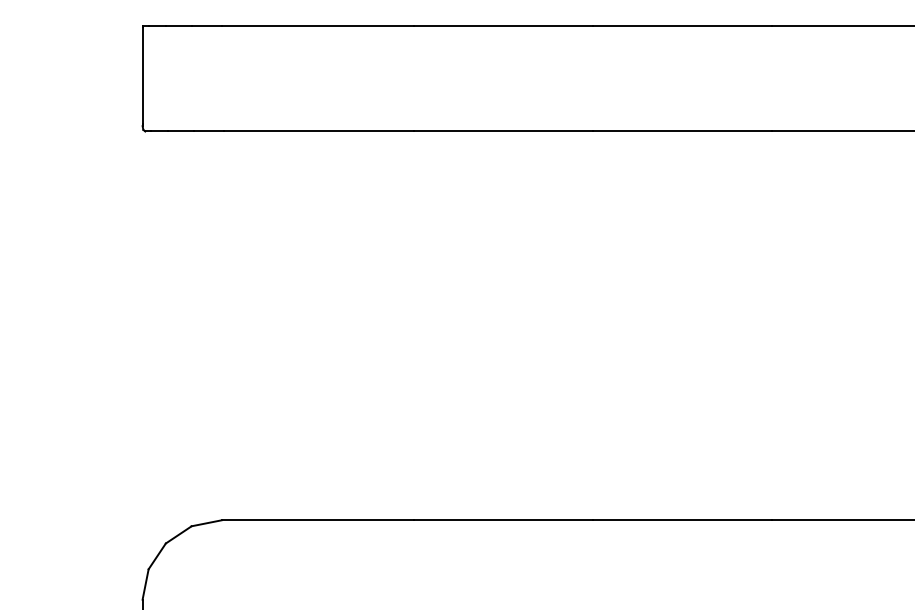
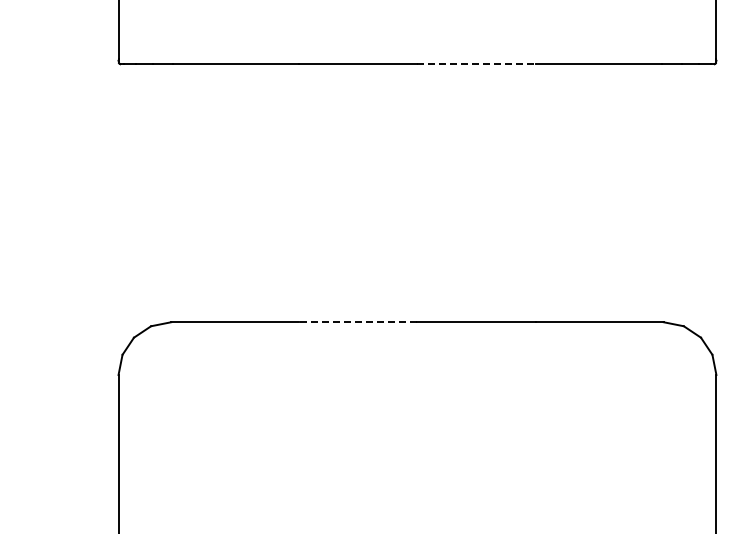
line: (683, 131) -> (477, 64), solid -> dashed
line: (502, 520) -> (357, 322), solid -> dashed

